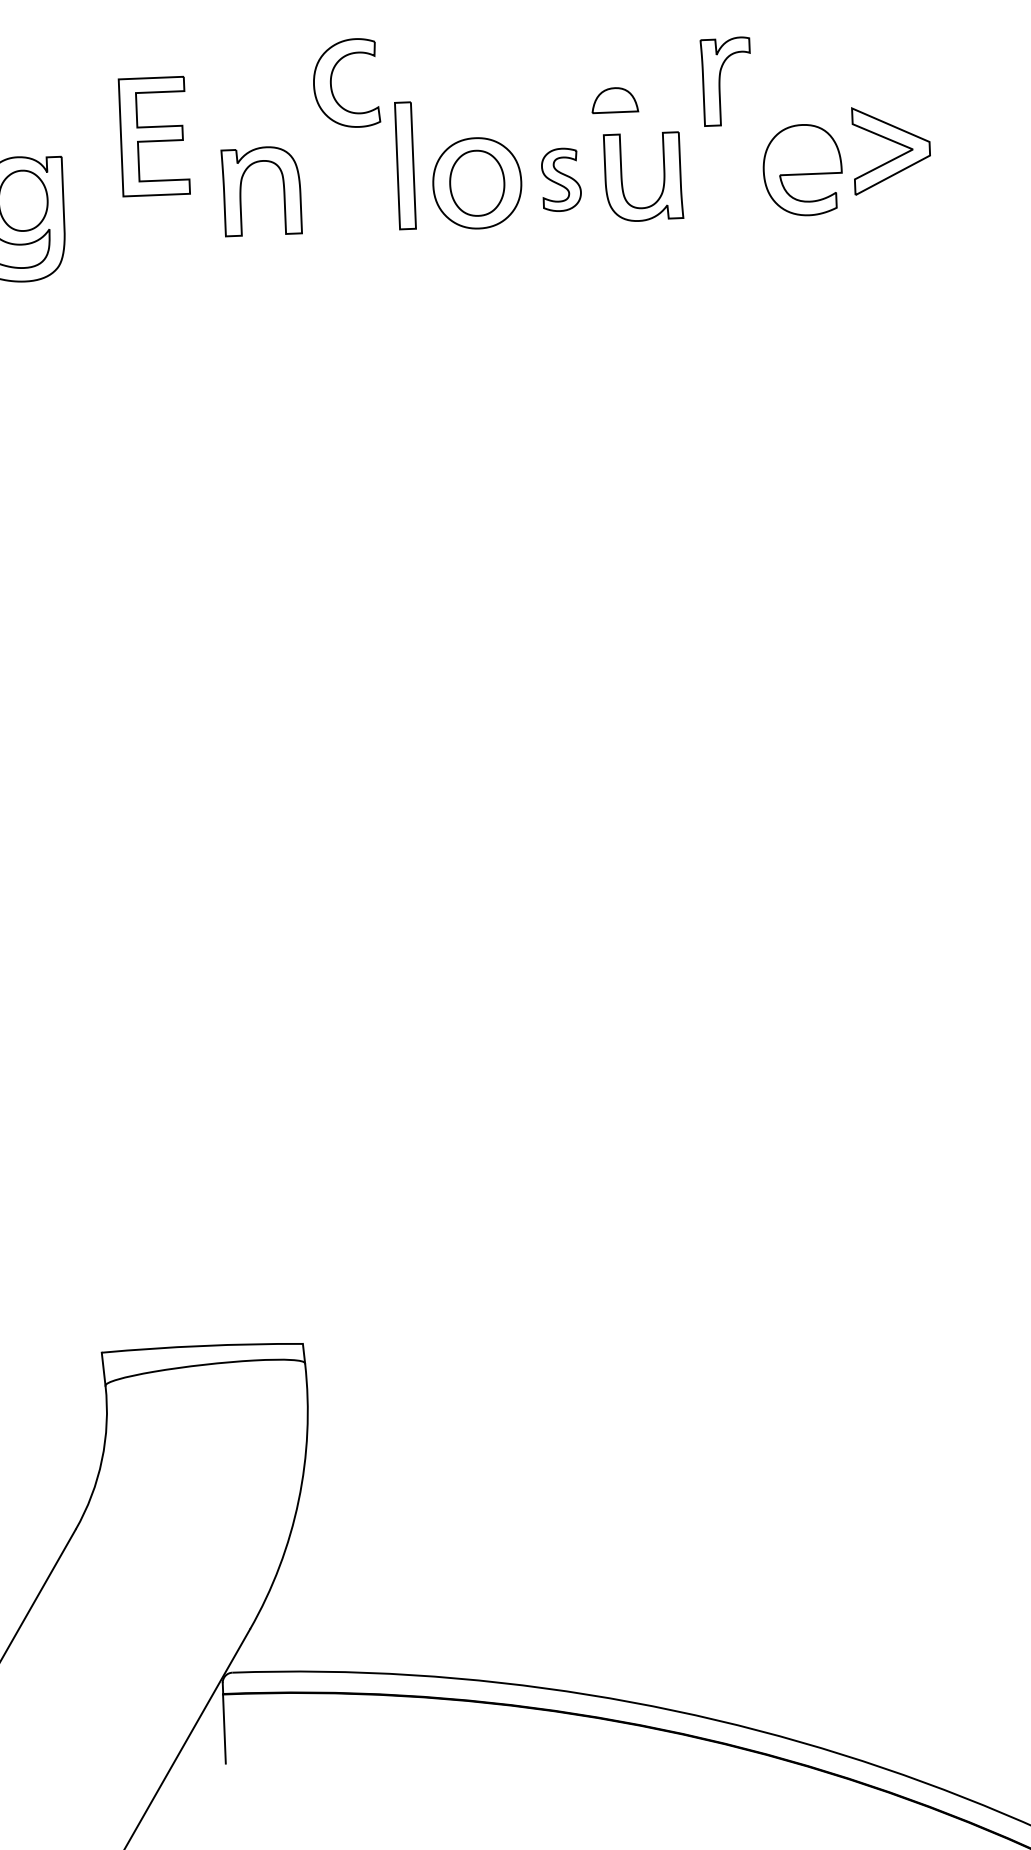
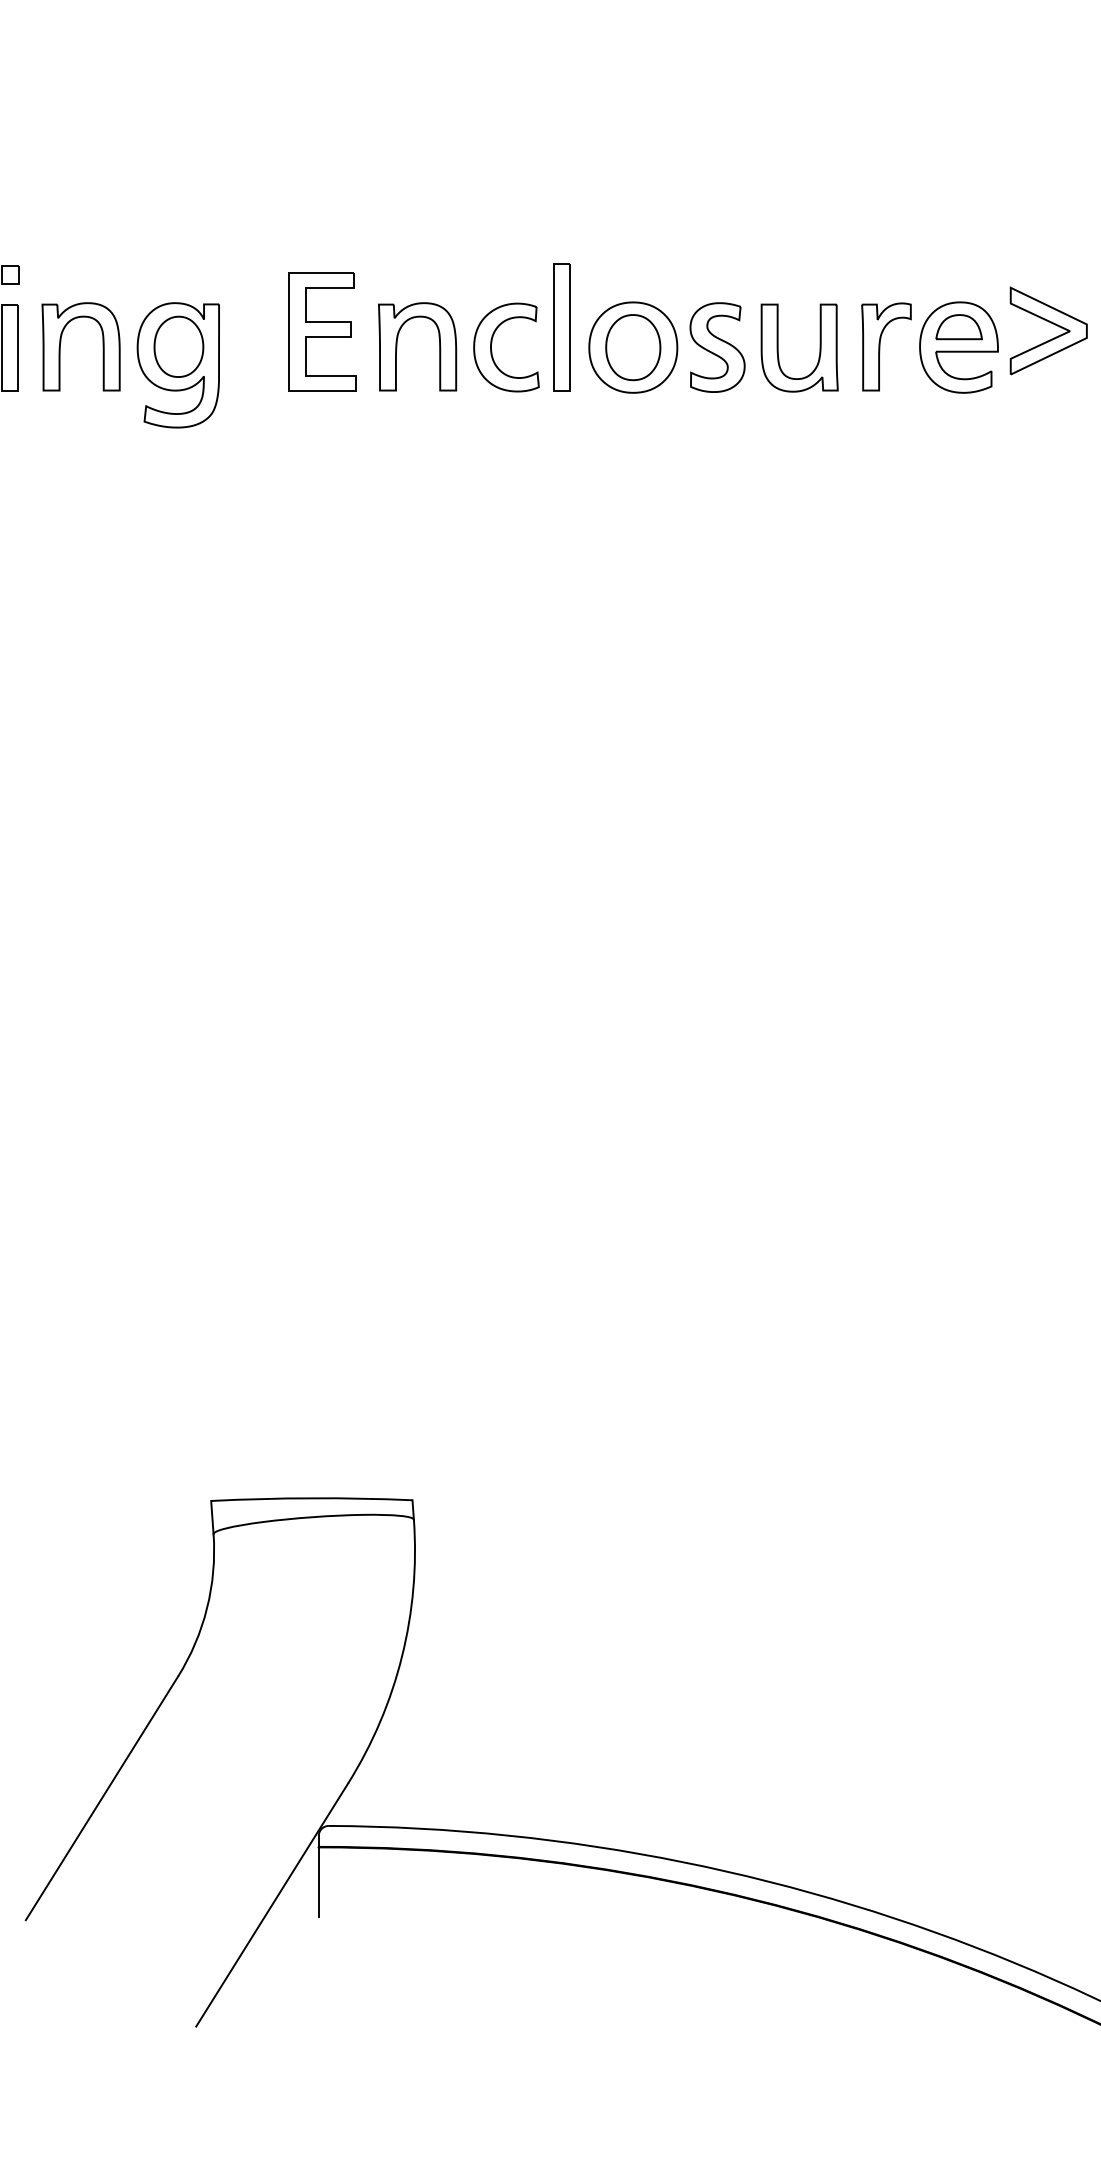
part: (332, 79) -> (492, 343), moved
part: (726, 81) -> (886, 346), moved
part: (614, 100) -> (958, 327), moved
part: (154, 136) -> (322, 331), moved
part: (561, 179) -> (717, 347), size x1.43

